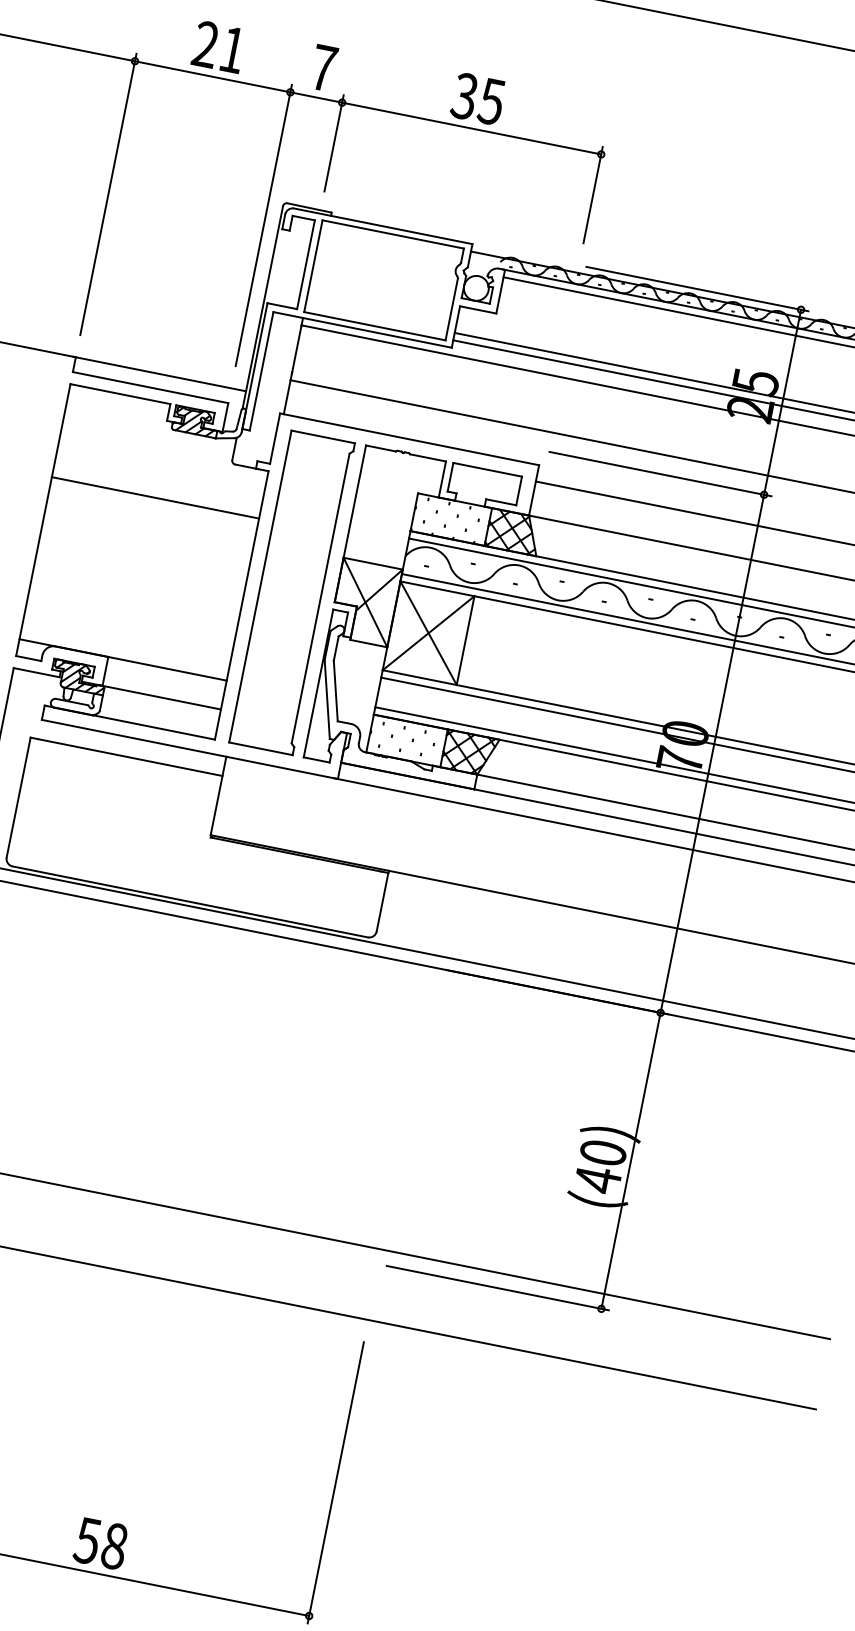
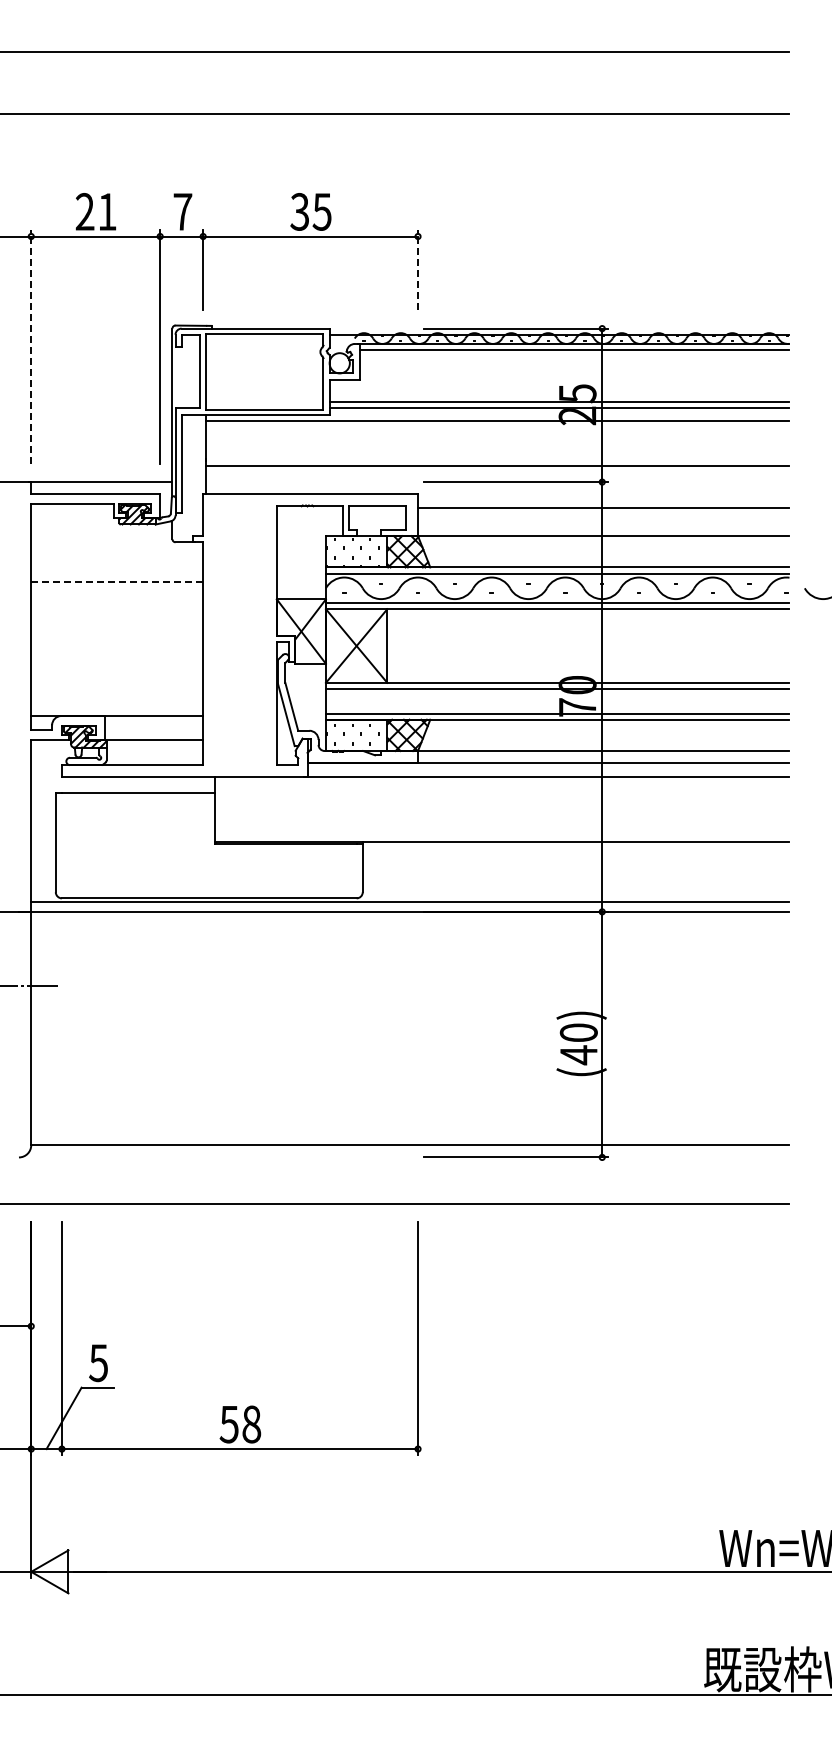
line: (108, 195) -> (31, 347), solid -> dashed
line: (593, 195) -> (418, 270), solid -> dashed
line: (155, 497) -> (117, 581), solid -> dashed
part: (292, 592) -> (241, 635), removed

